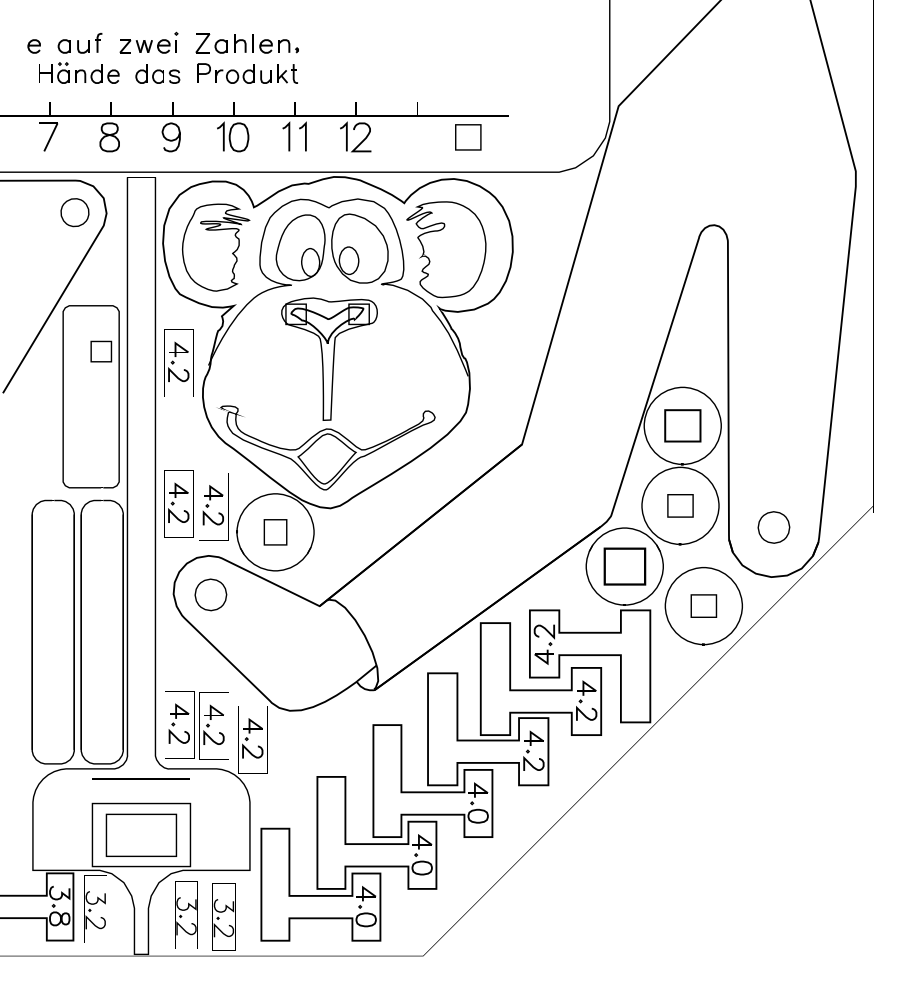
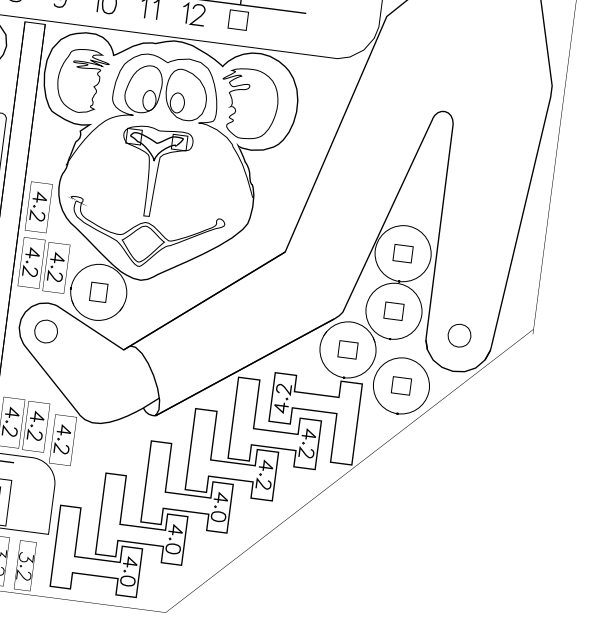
part: (468, 137) -> (238, 20), moved
part: (178, 362) -> (38, 206), moved
part: (682, 425) -> (402, 253), size x0.71
part: (624, 566) -> (347, 349), size x0.62

